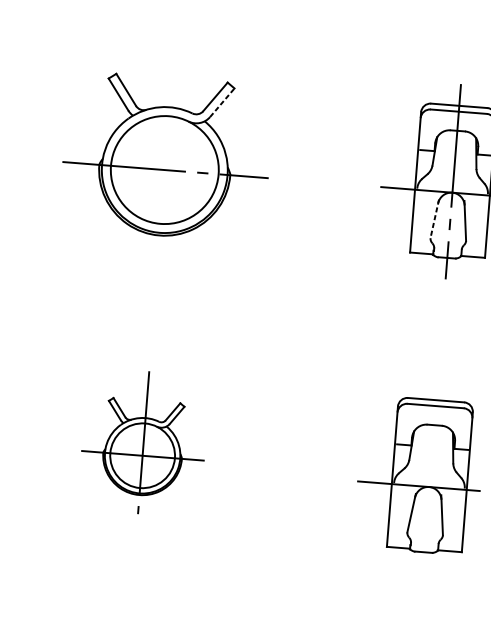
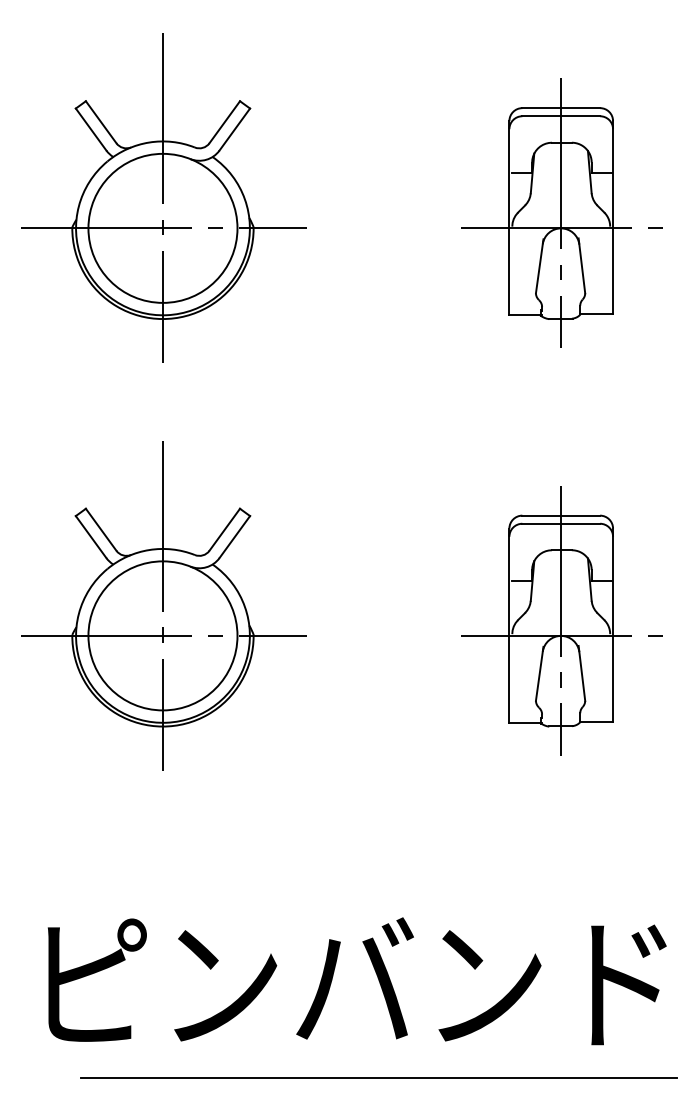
line: (222, 102) -> (234, 129), dashed -> solid
line: (166, 148) -> (162, 198), added
line: (434, 219) -> (539, 266), dashed -> solid
part: (143, 442) -> (163, 605), size x1.67
line: (430, 475) -> (561, 620), added

